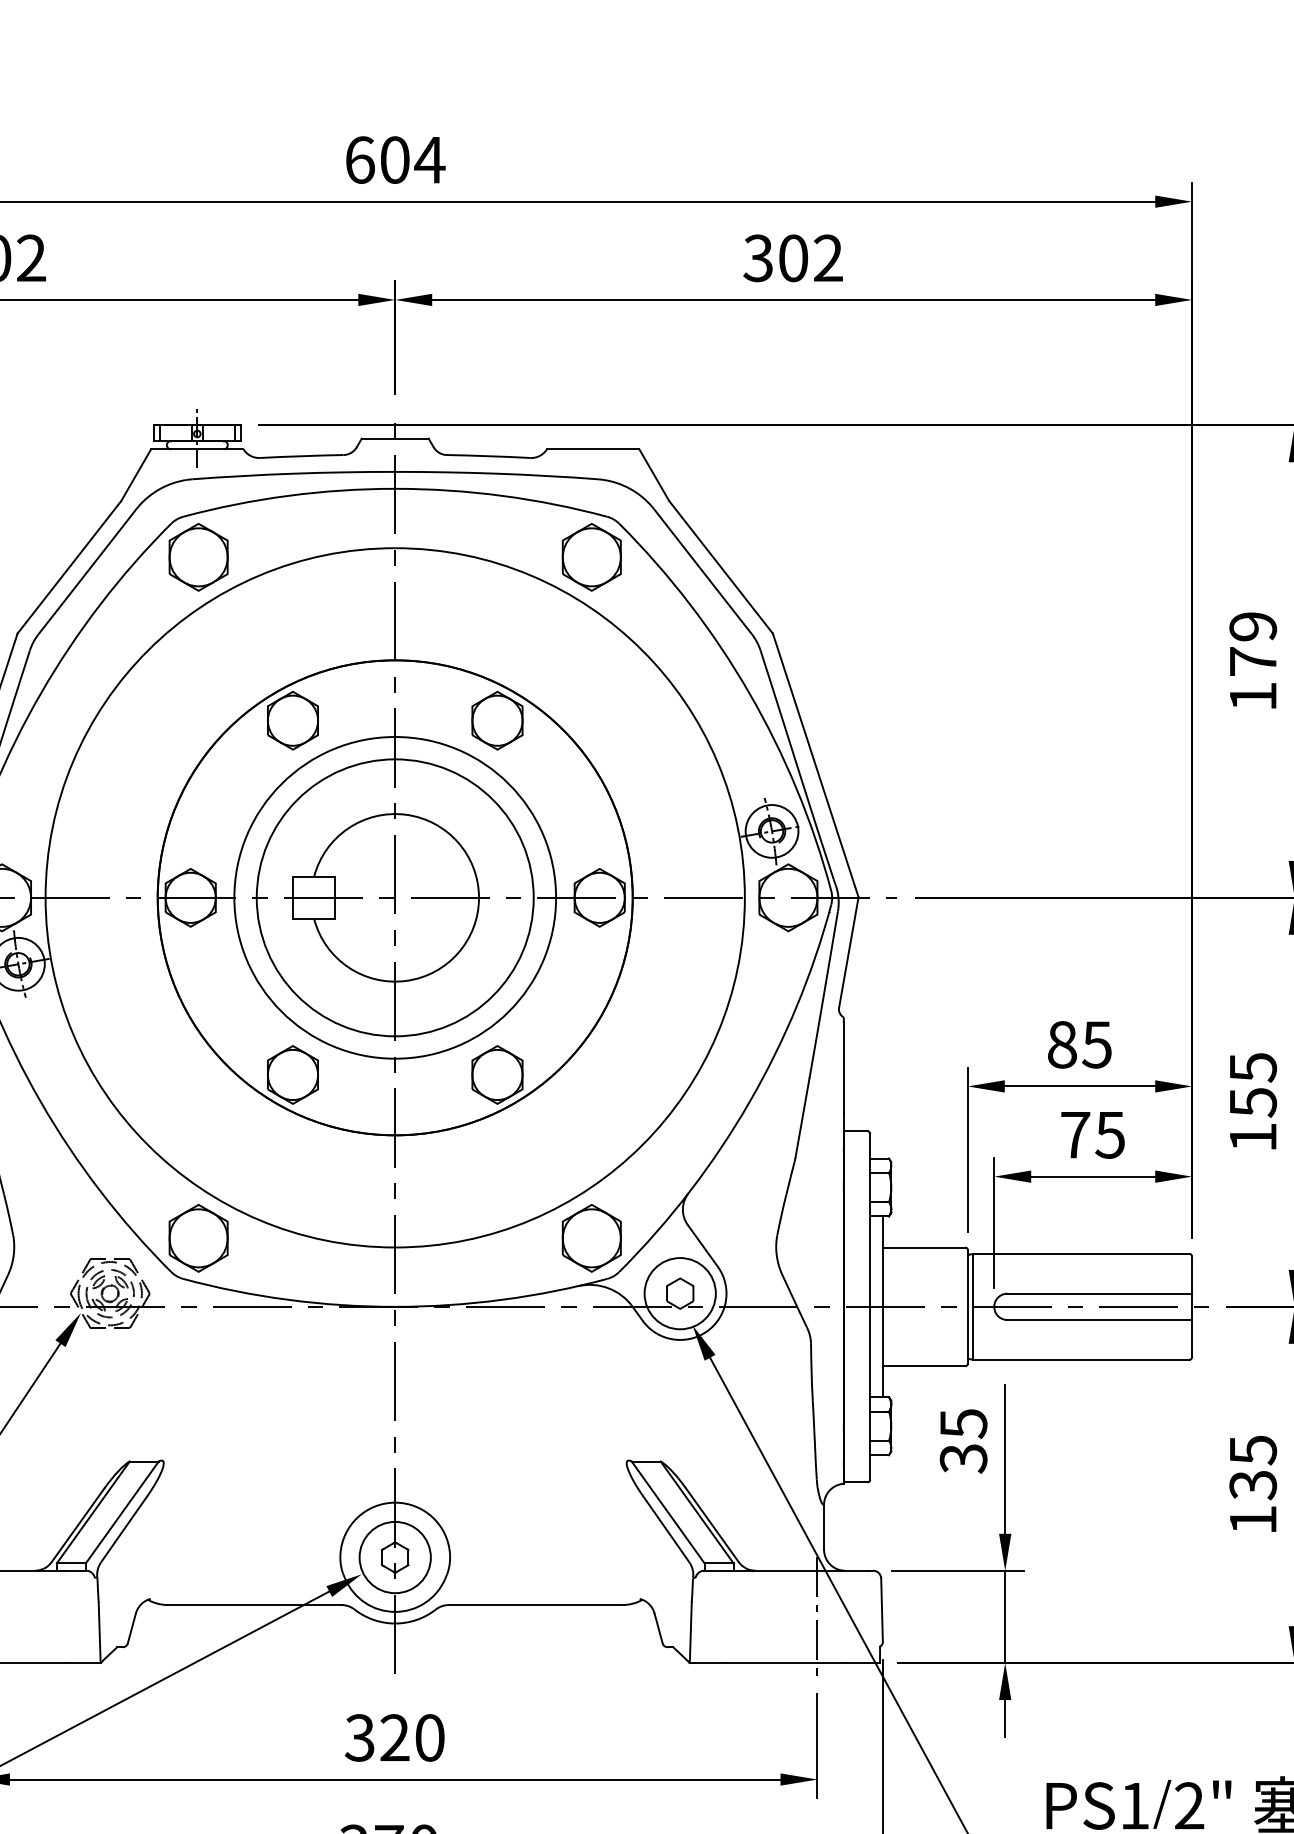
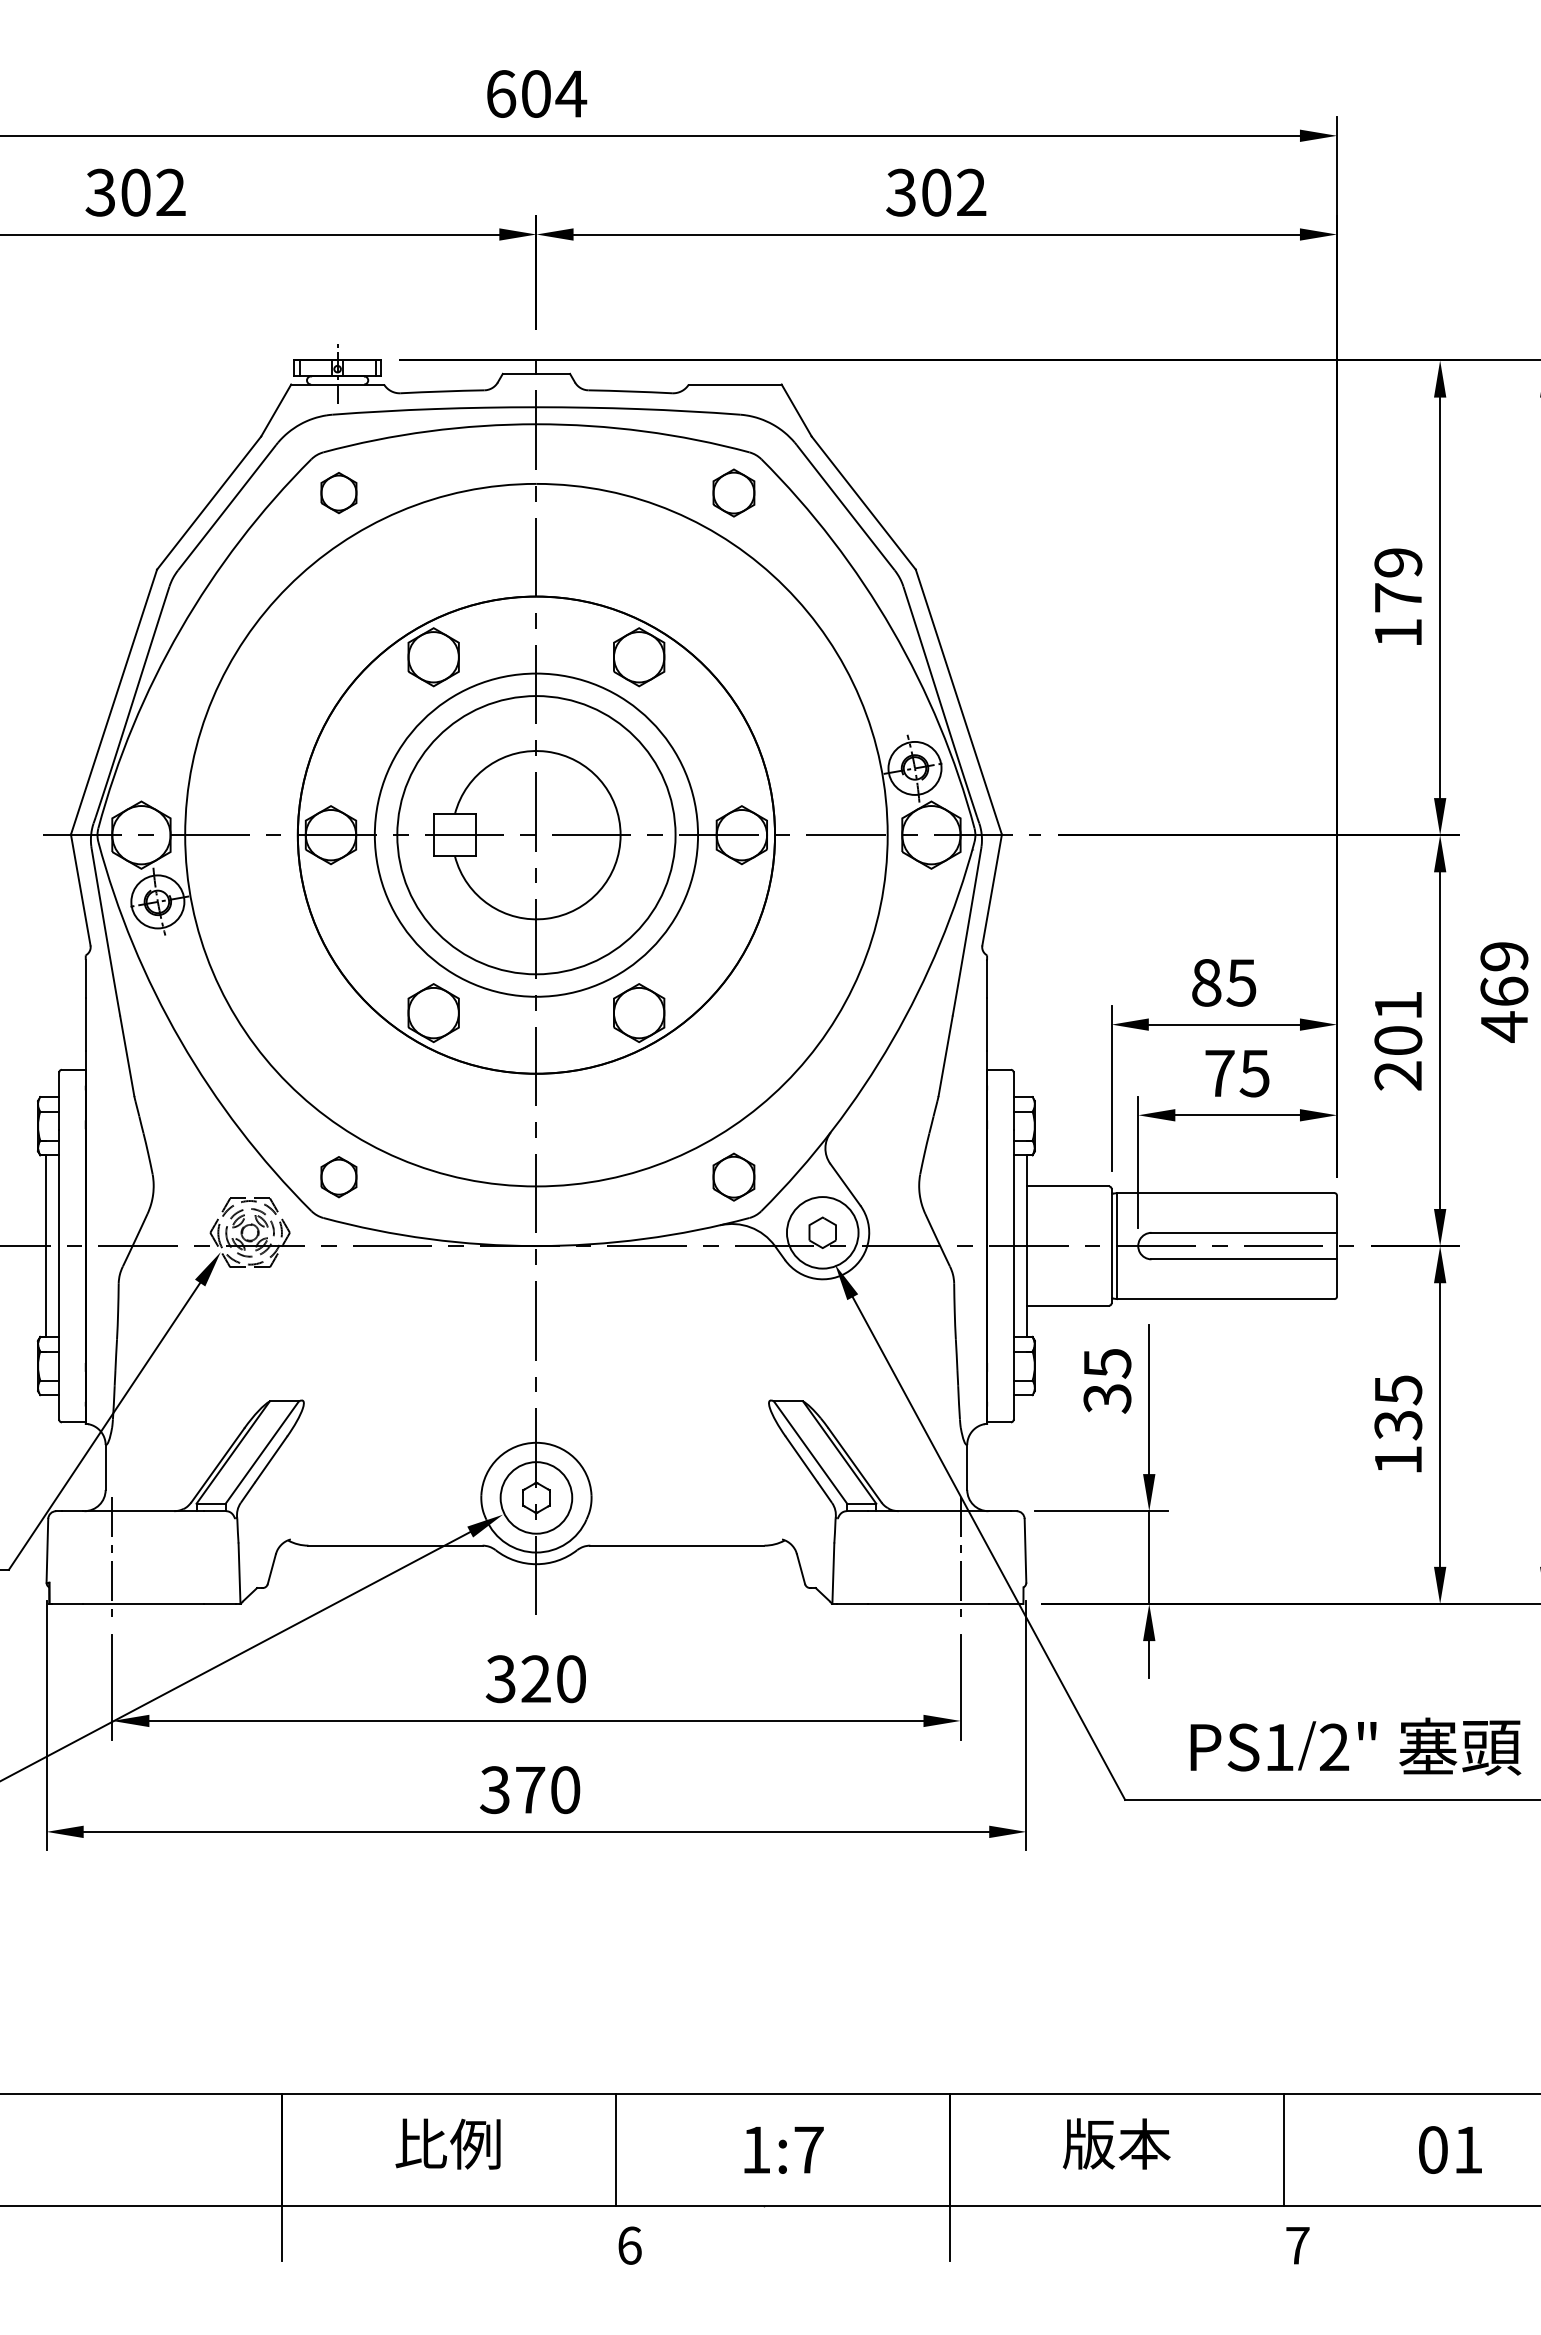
part: (198, 556) -> (338, 492), size x0.6
part: (591, 556) -> (733, 492), size x0.7
text: (1253, 1102) -> (1398, 1040), 155 -> 201
part: (198, 1237) -> (338, 1176), size x0.6
part: (591, 1237) -> (733, 1176), size x0.7

